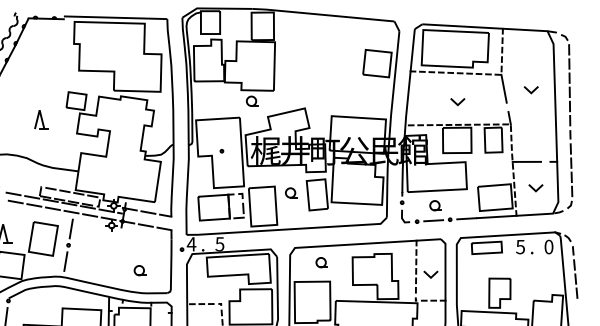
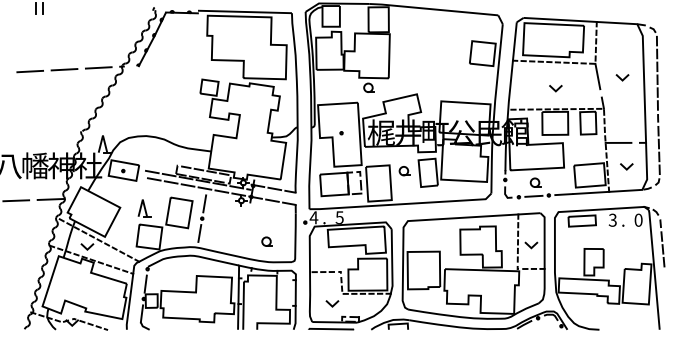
part: (41, 119) -> (177, 104), removed
text: (520, 246) -> (612, 219), 5 -> 3
part: (320, 262) -> (431, 234), removed

